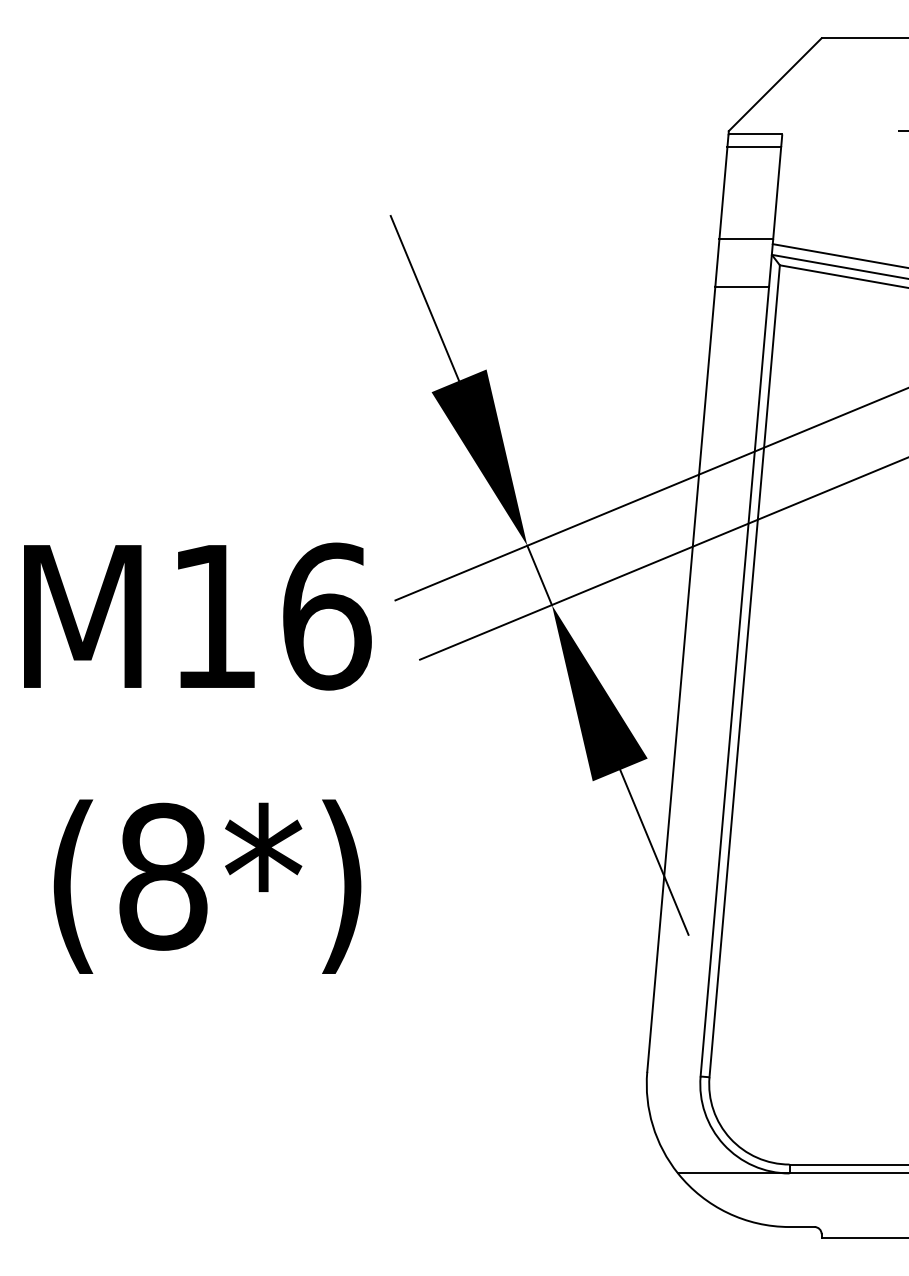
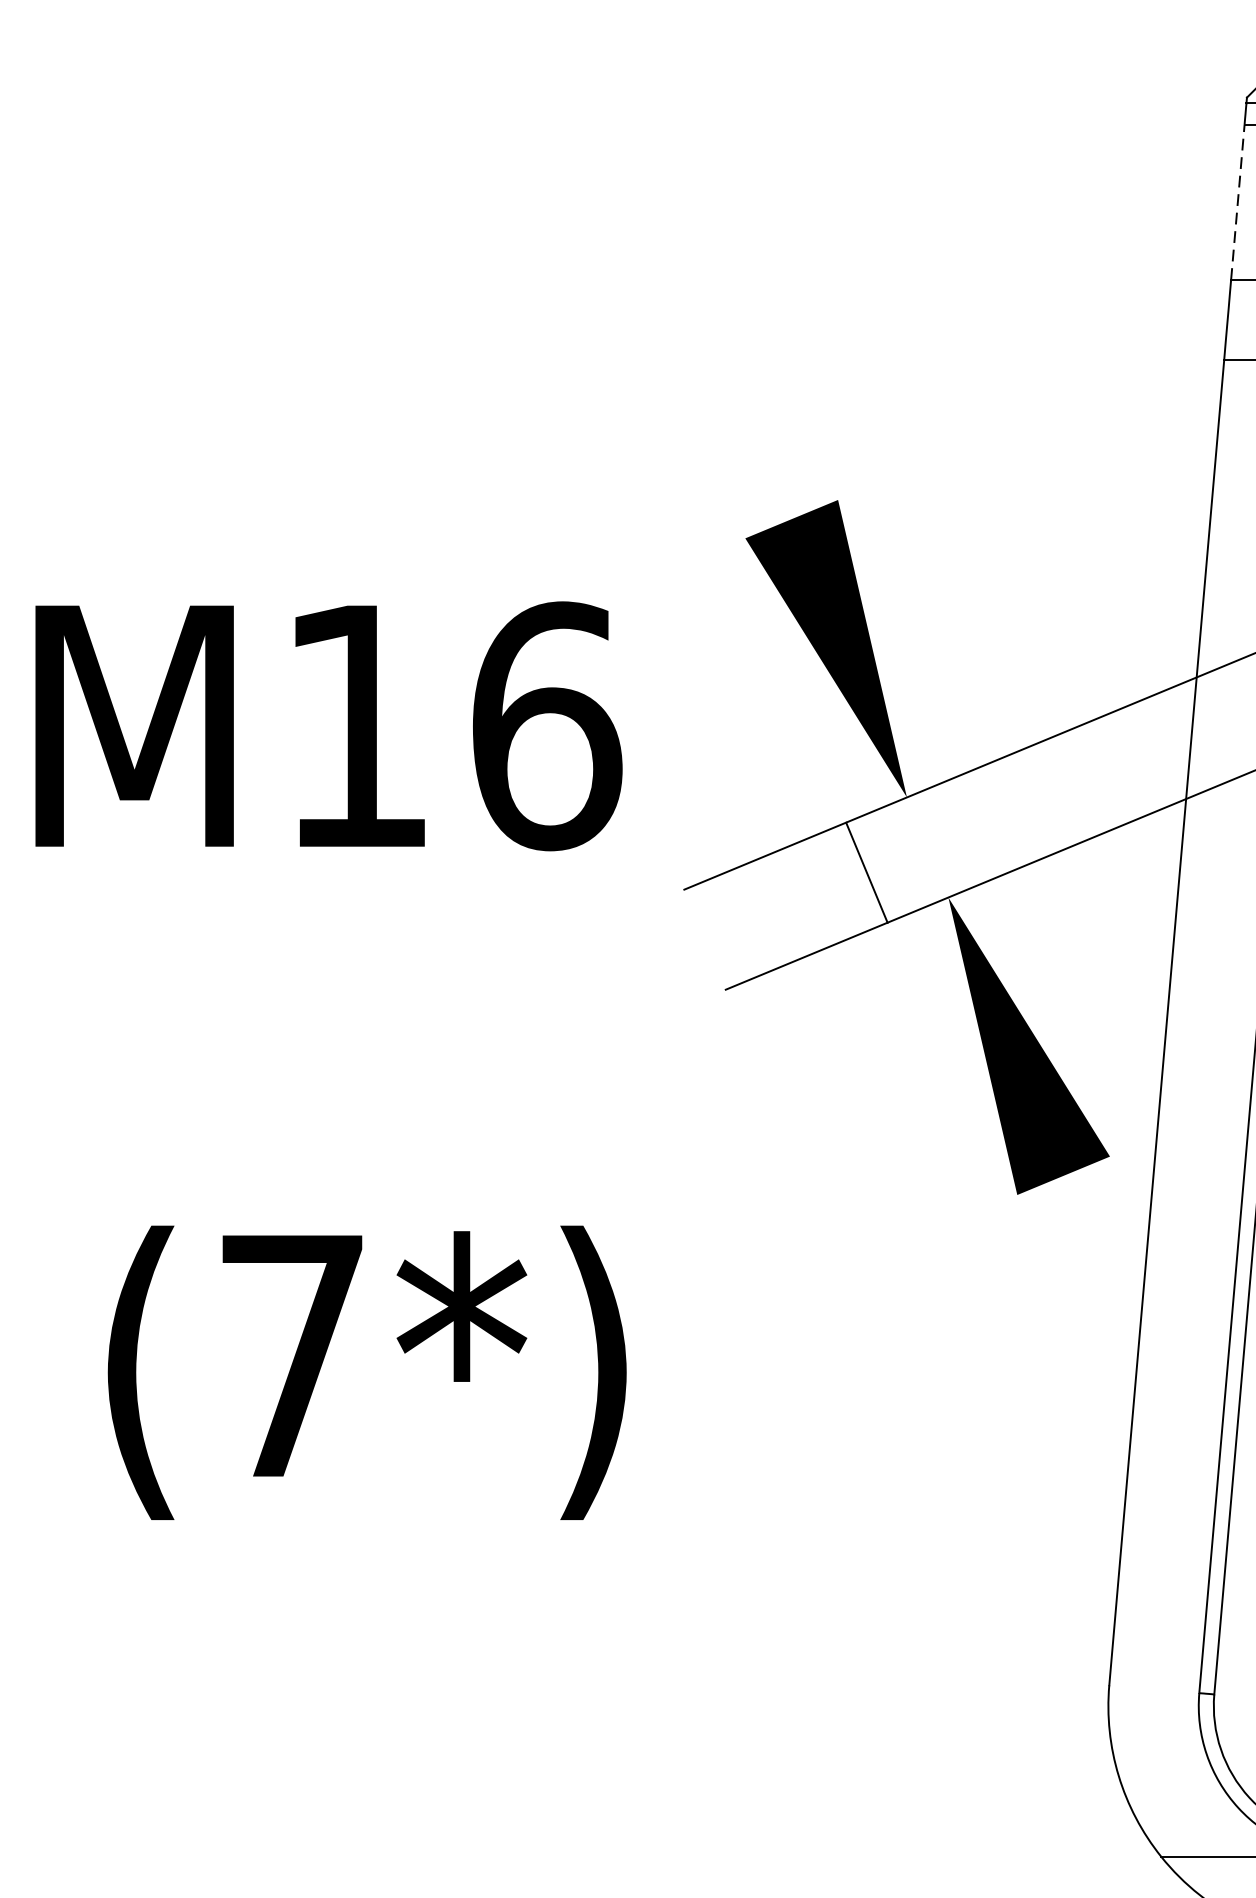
line: (723, 192) -> (1237, 201), solid -> dashed
line: (424, 297) -> (733, 378), removed
line: (539, 575) -> (866, 872), moved
text: (197, 616) -> (328, 726), moved
line: (654, 851) -> (1121, 1313), removed
text: (163, 876) -> (292, 1355), (8*) -> (7*)

